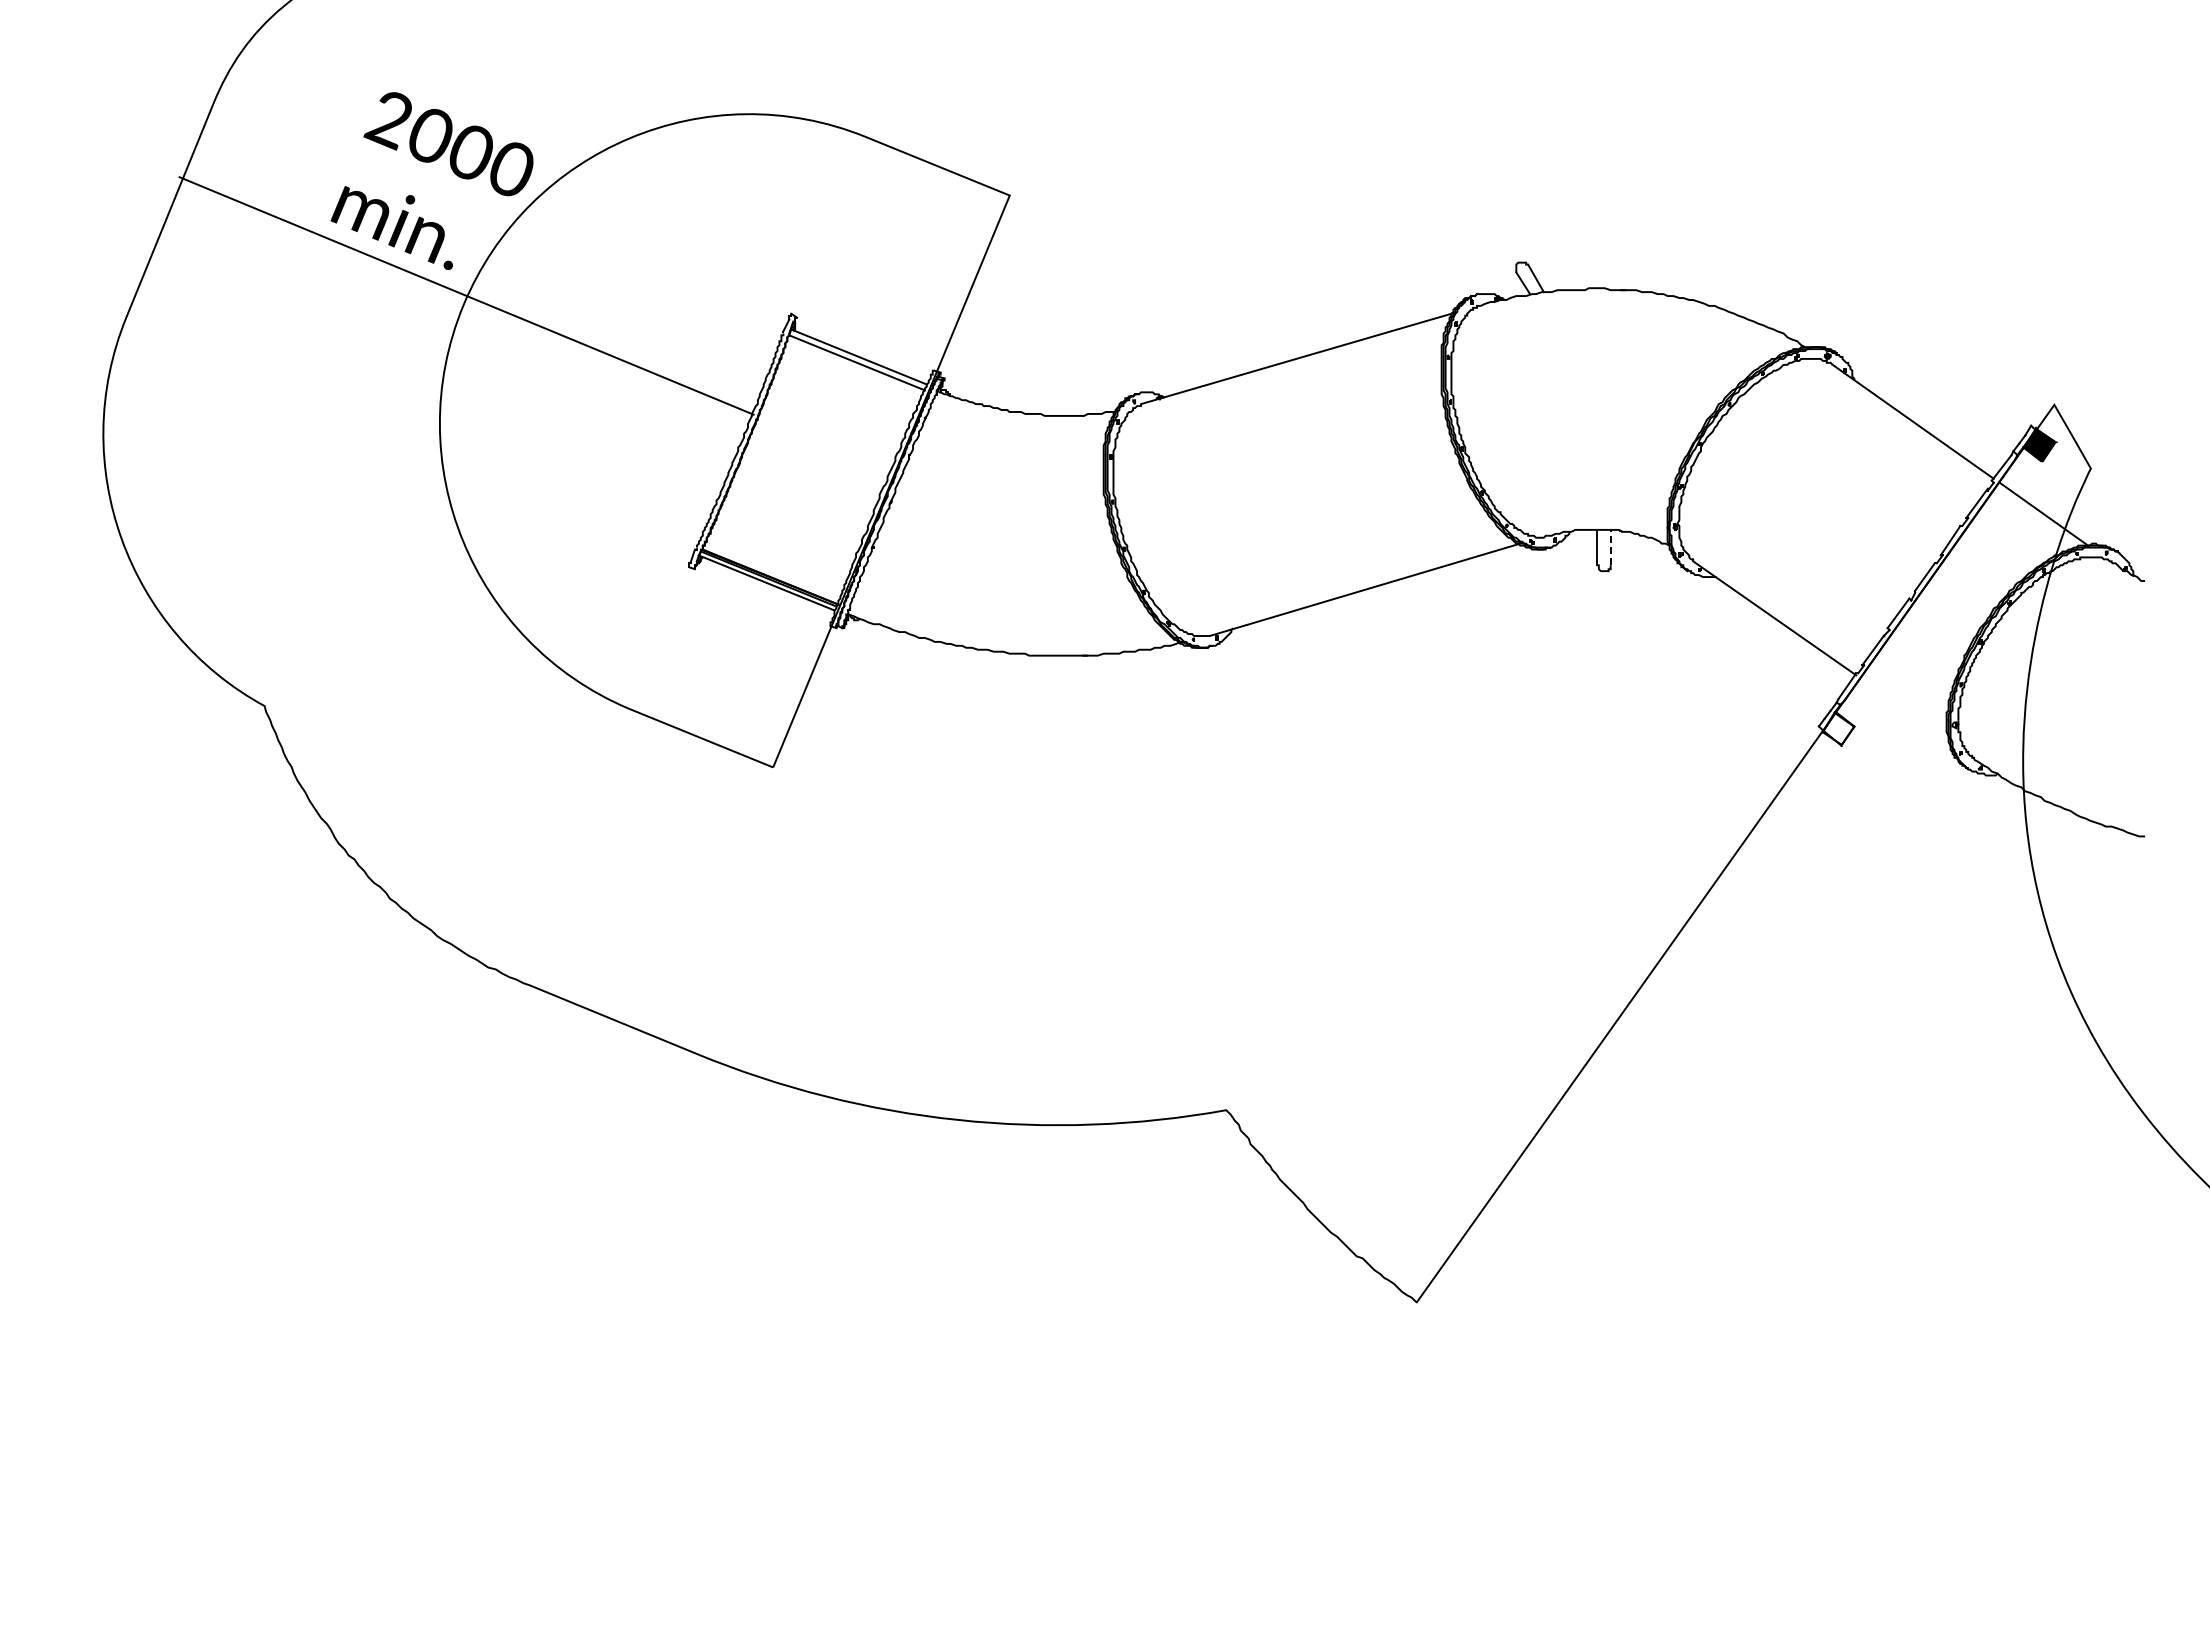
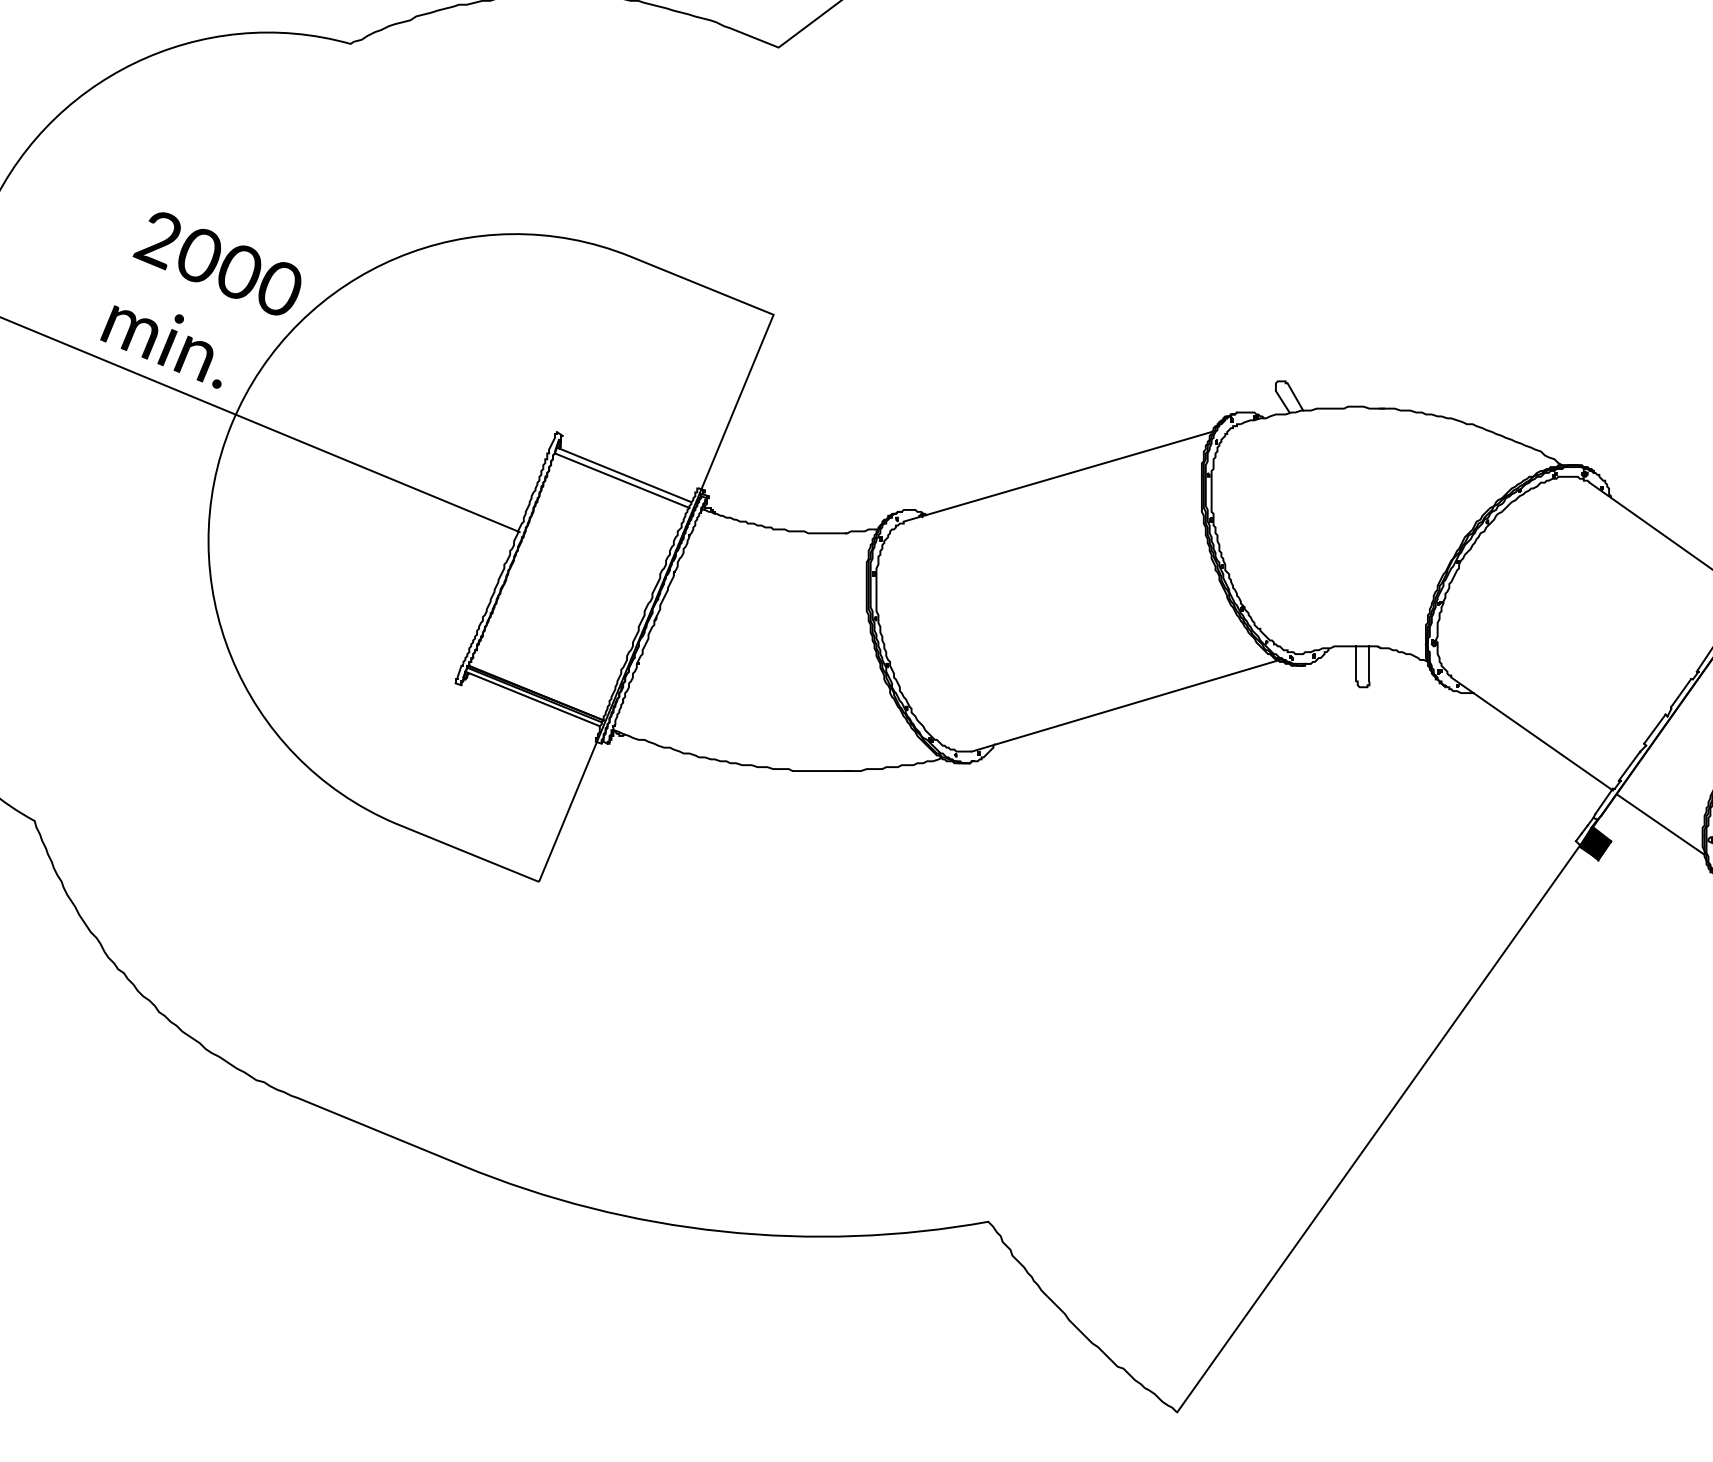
line: (1610, 547) -> (1369, 663), dashed -> solid
line: (1904, 709) -> (1660, 824), added
fill: (1838, 729) -> (1595, 844), added

